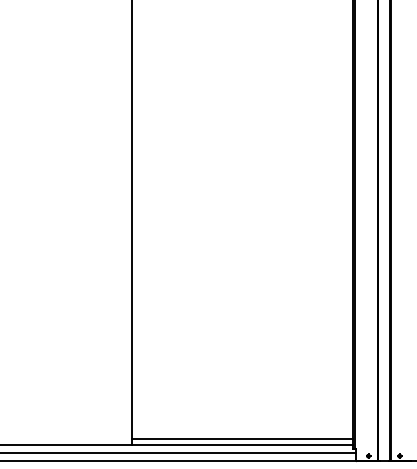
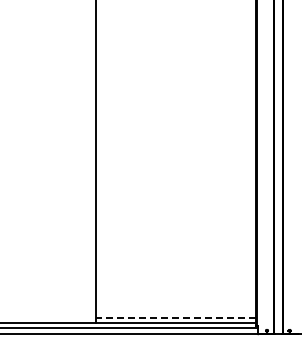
line: (242, 439) -> (175, 318), solid -> dashed

